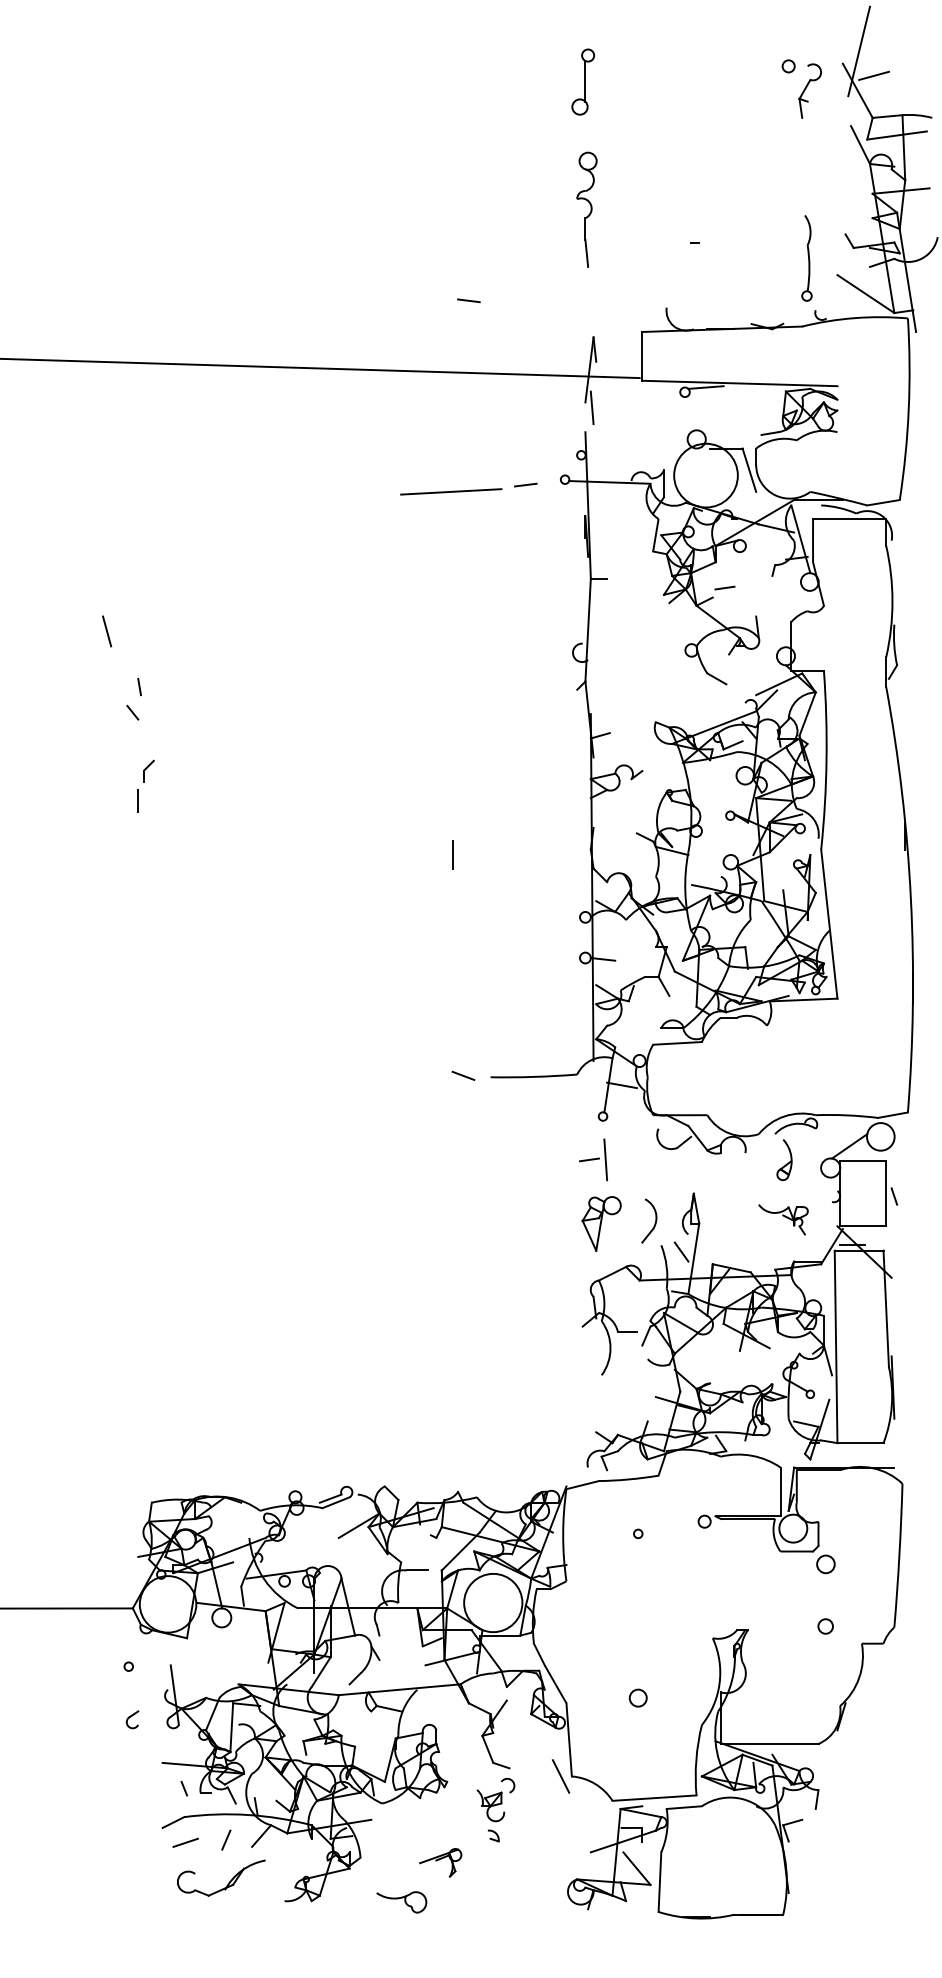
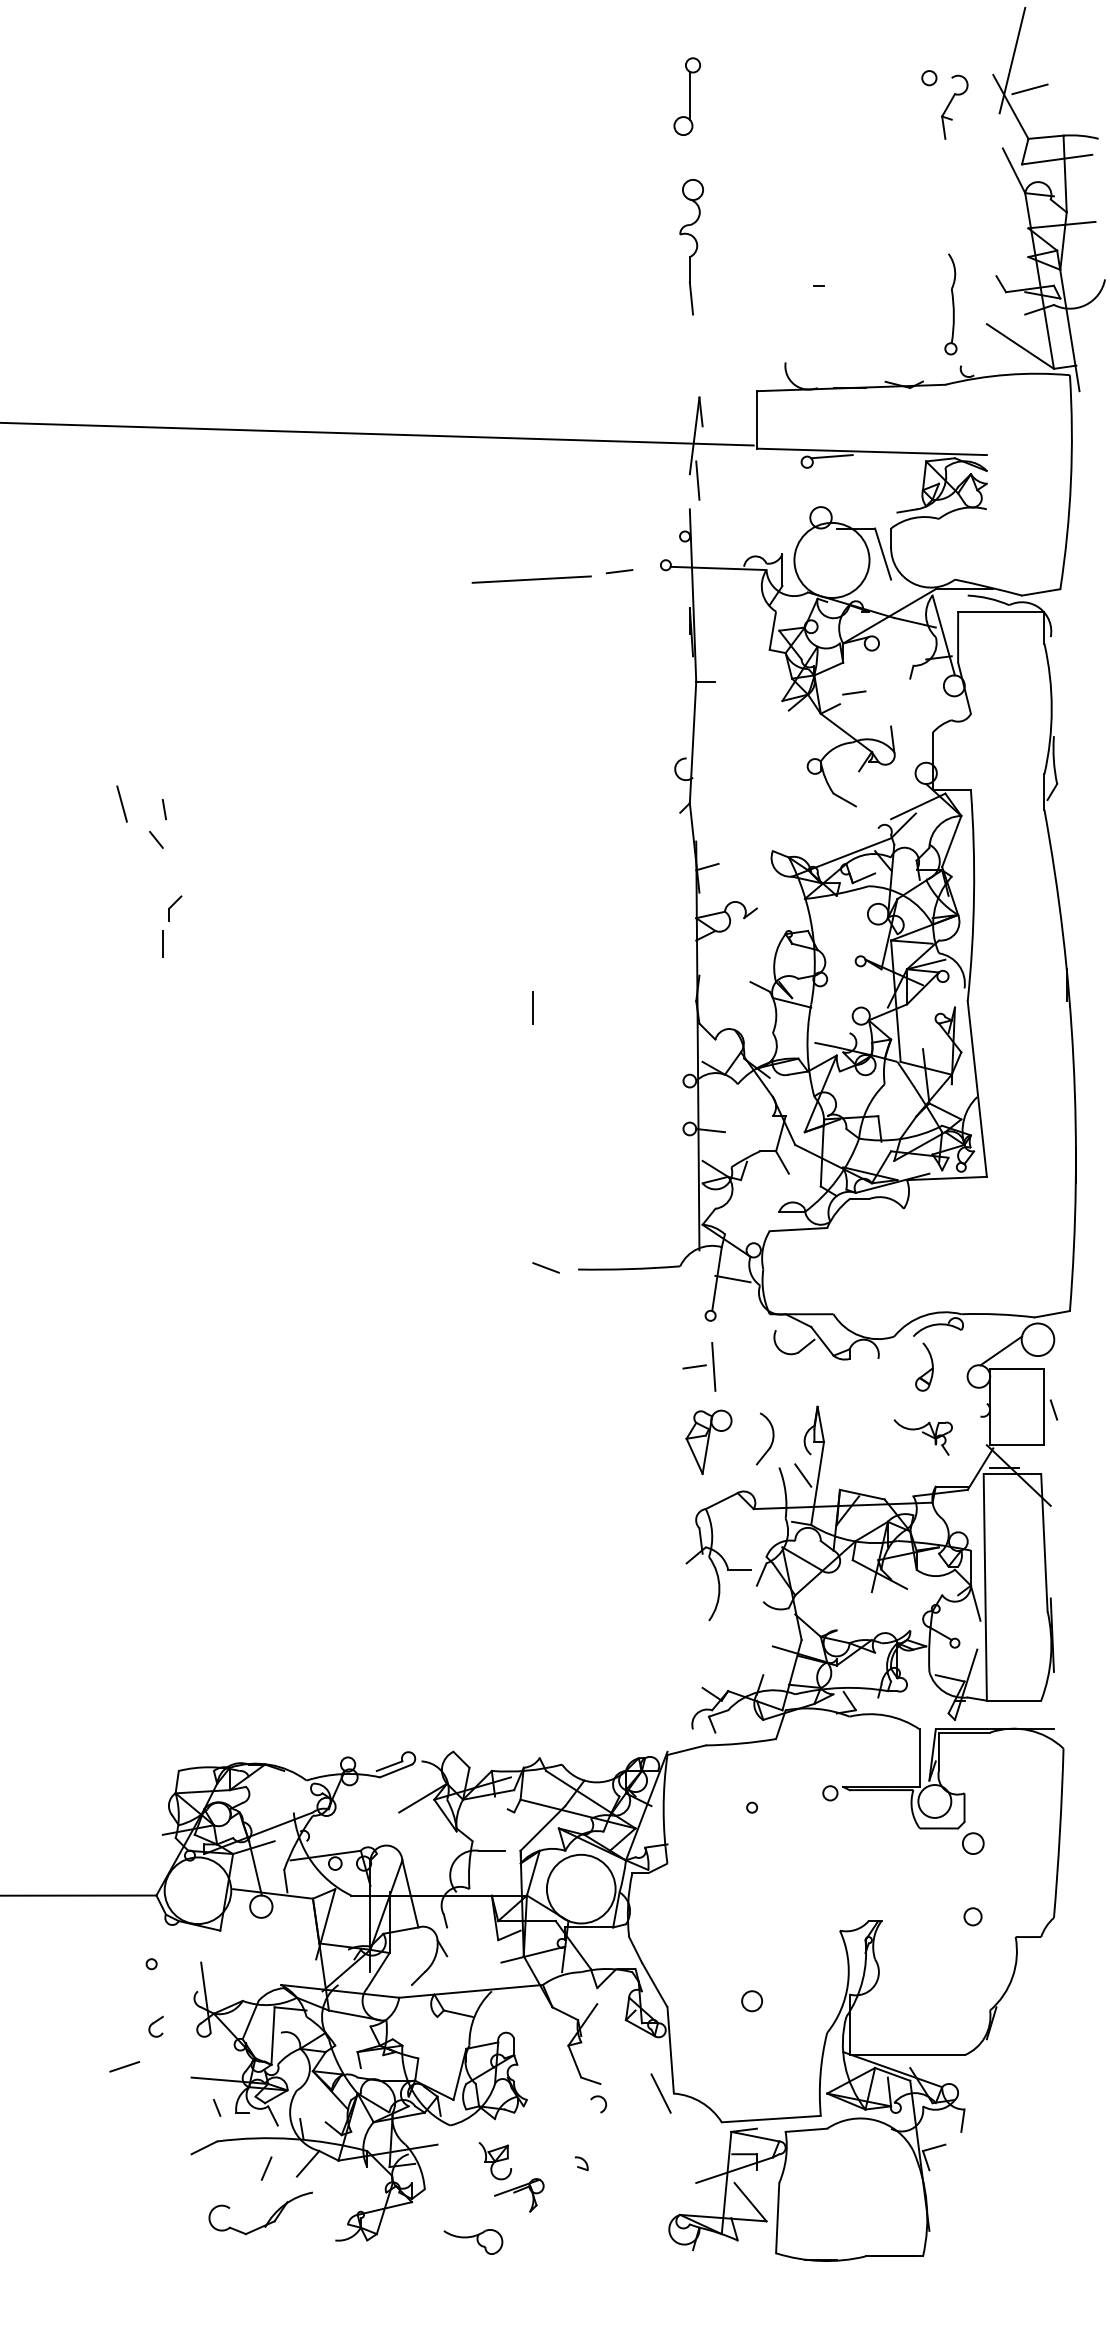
line: (468, 300) -> (552, 354), removed
line: (106, 630) -> (121, 803), moved
part: (490, 1806) -> (495, 2161), moved
line: (185, 1842) -> (124, 2066), moved

